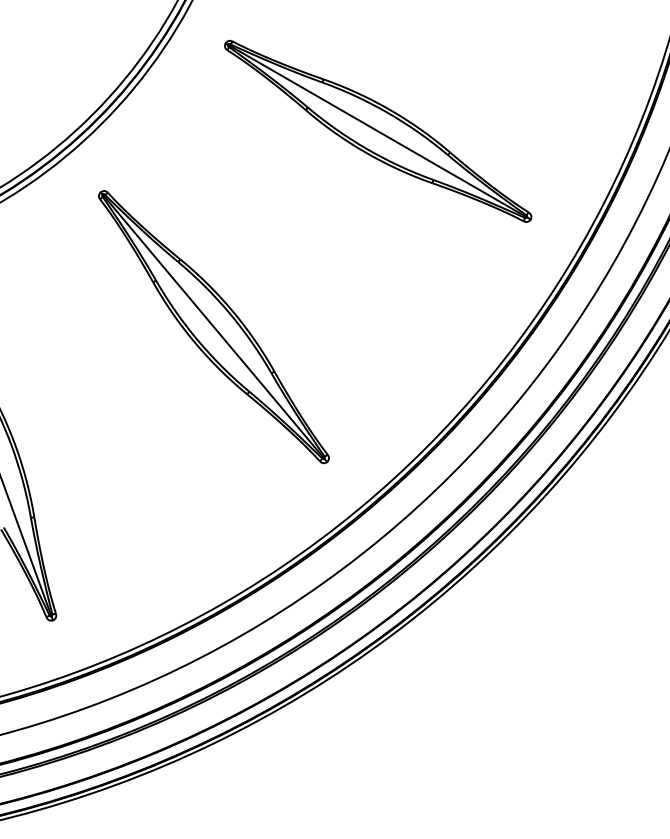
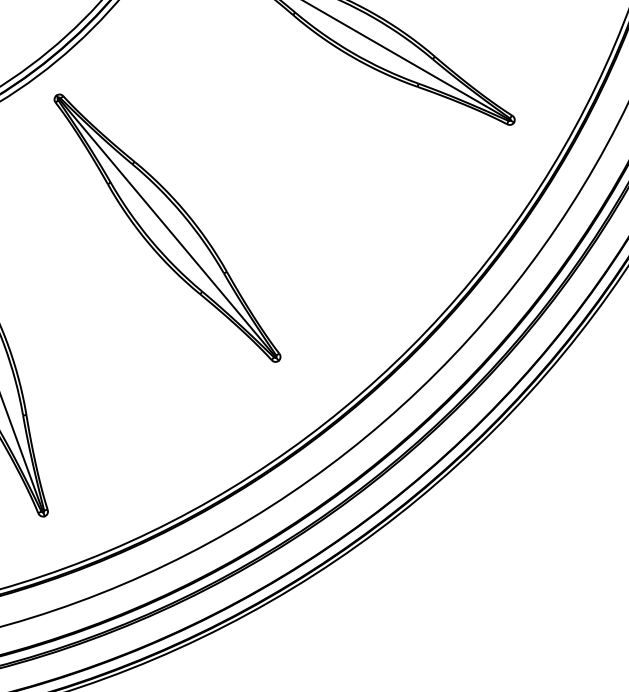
part: (213, 327) -> (167, 228), moved

